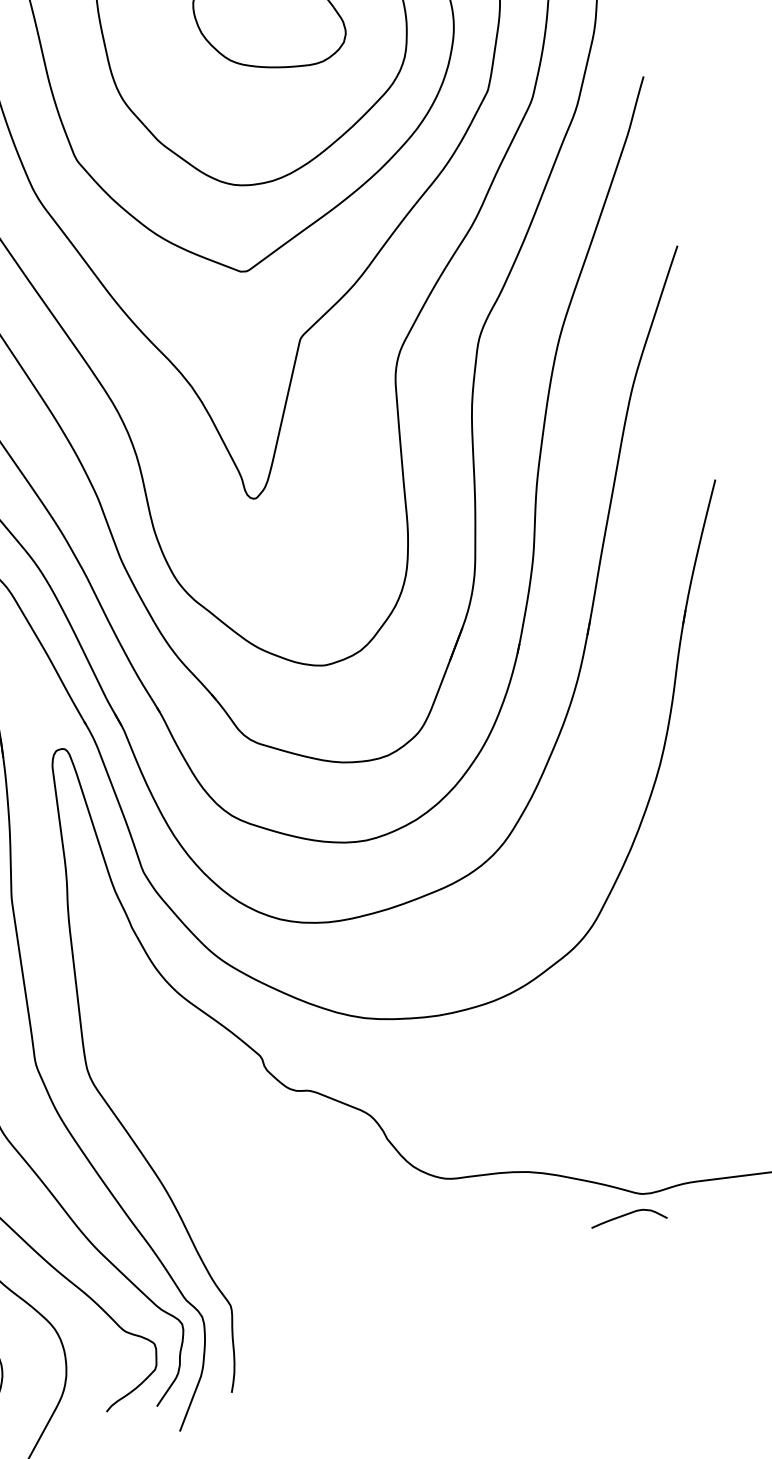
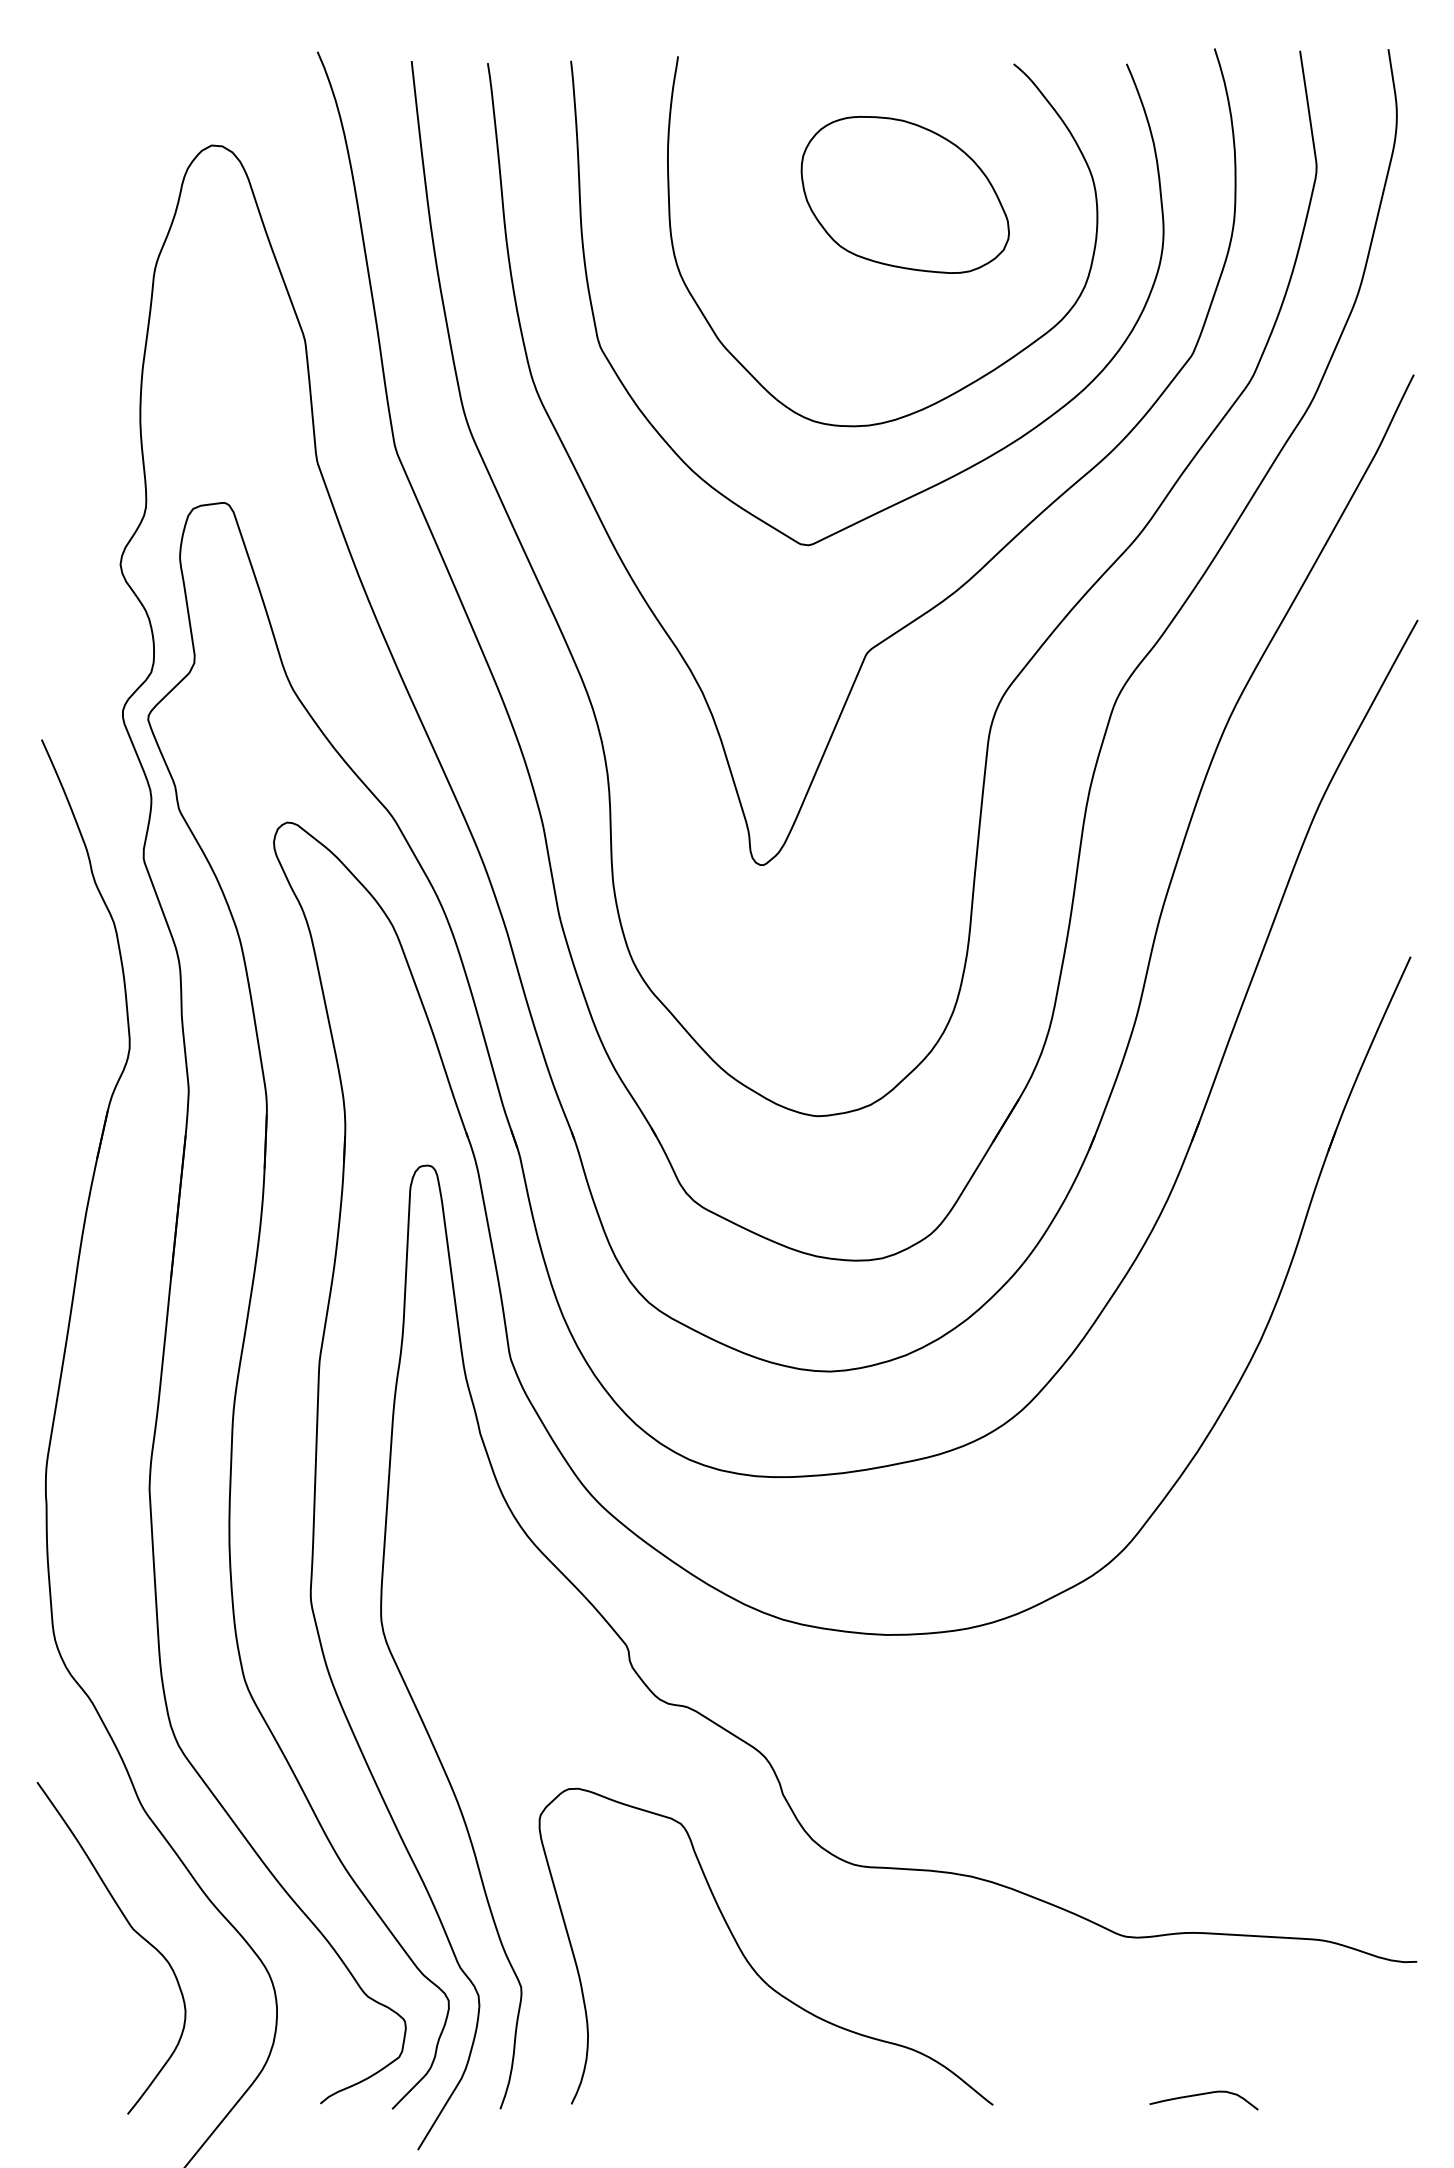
curve: (626, 1215) -> (1201, 2095), moved
curve: (382, 1256) -> (746, 1957), added

